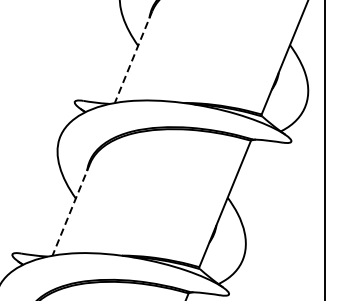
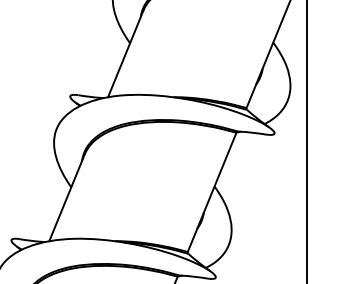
line: (133, 56) -> (125, 53), dashed -> solid
line: (71, 209) -> (67, 197), dashed -> solid

